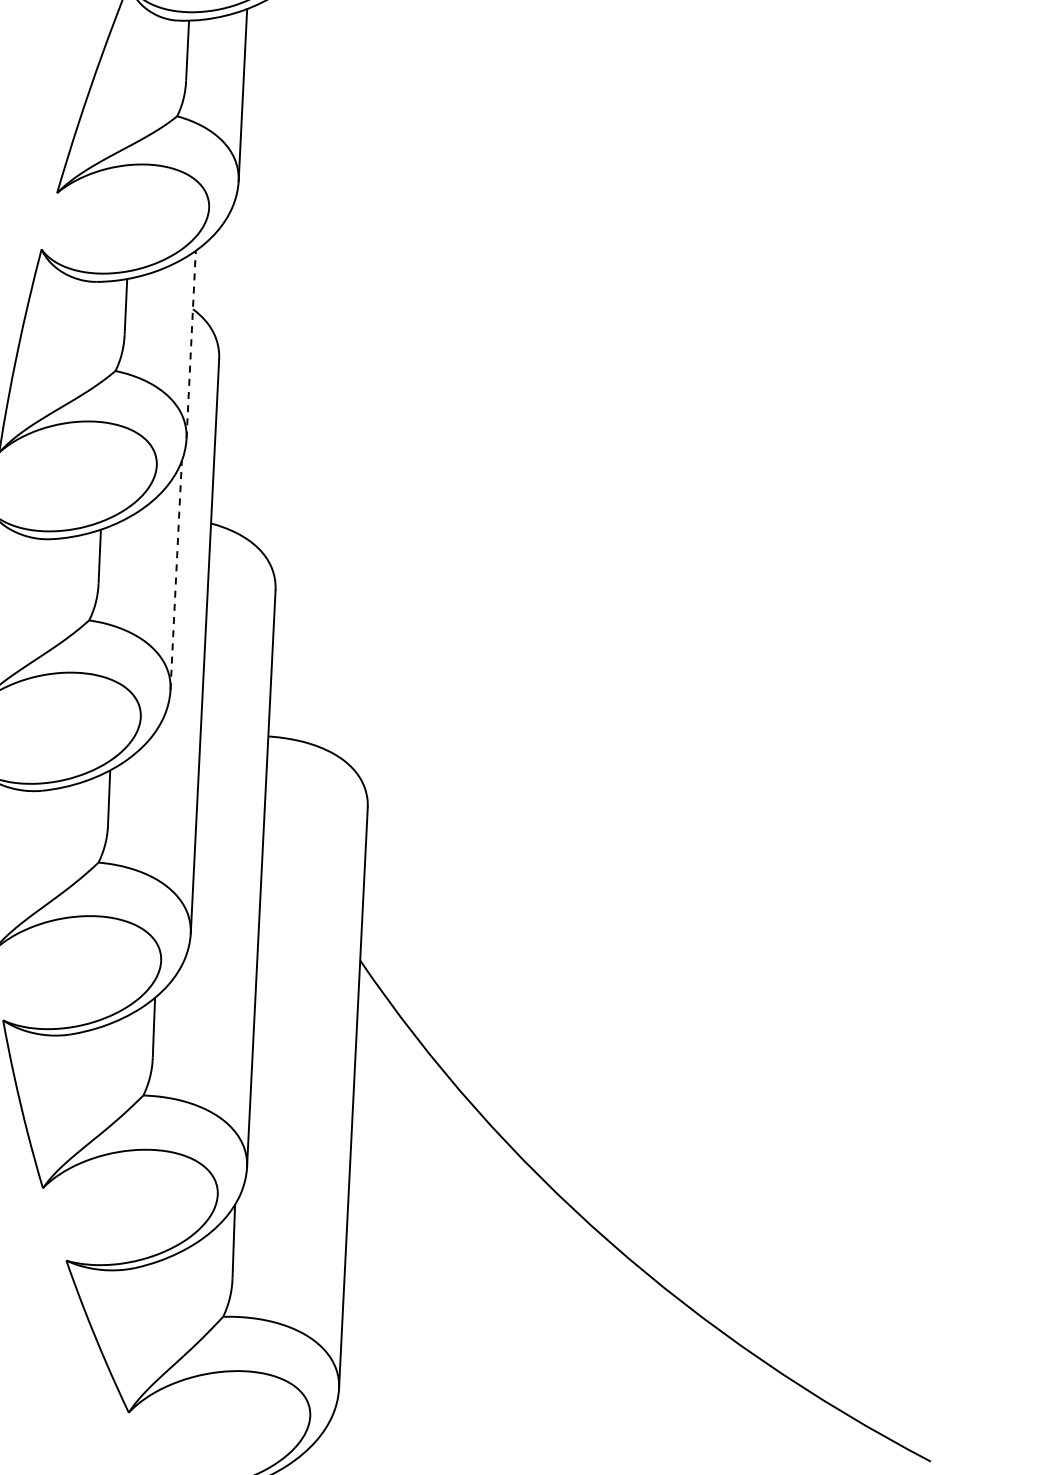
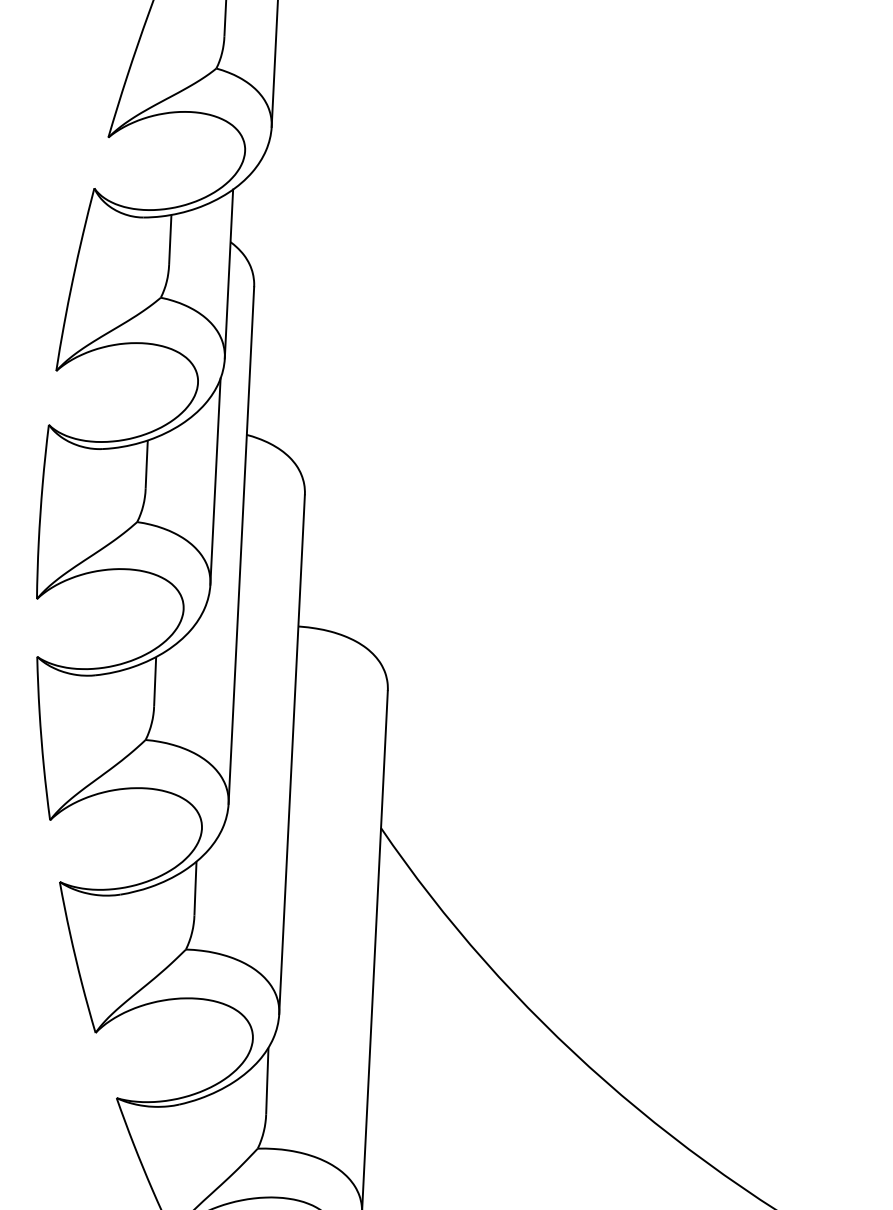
line: (191, 344) -> (229, 273), dashed -> solid
line: (176, 575) -> (215, 481), dashed -> solid

